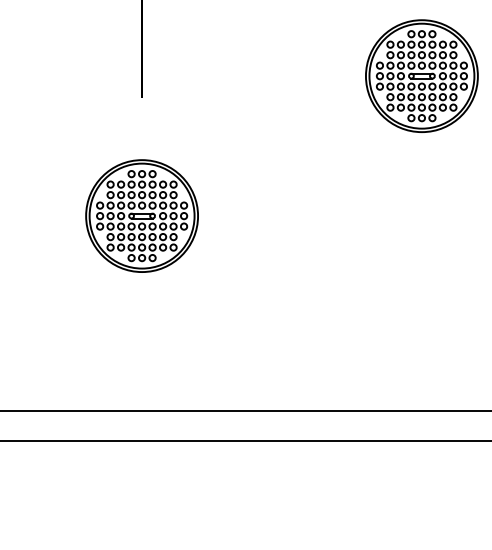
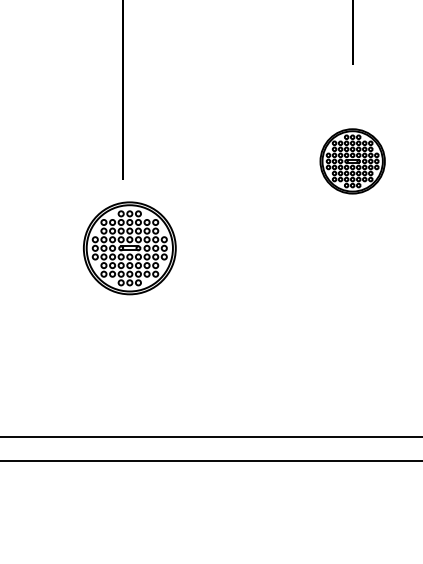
part: (421, 76) -> (352, 161), size x0.7
part: (141, 216) -> (129, 248), moved

